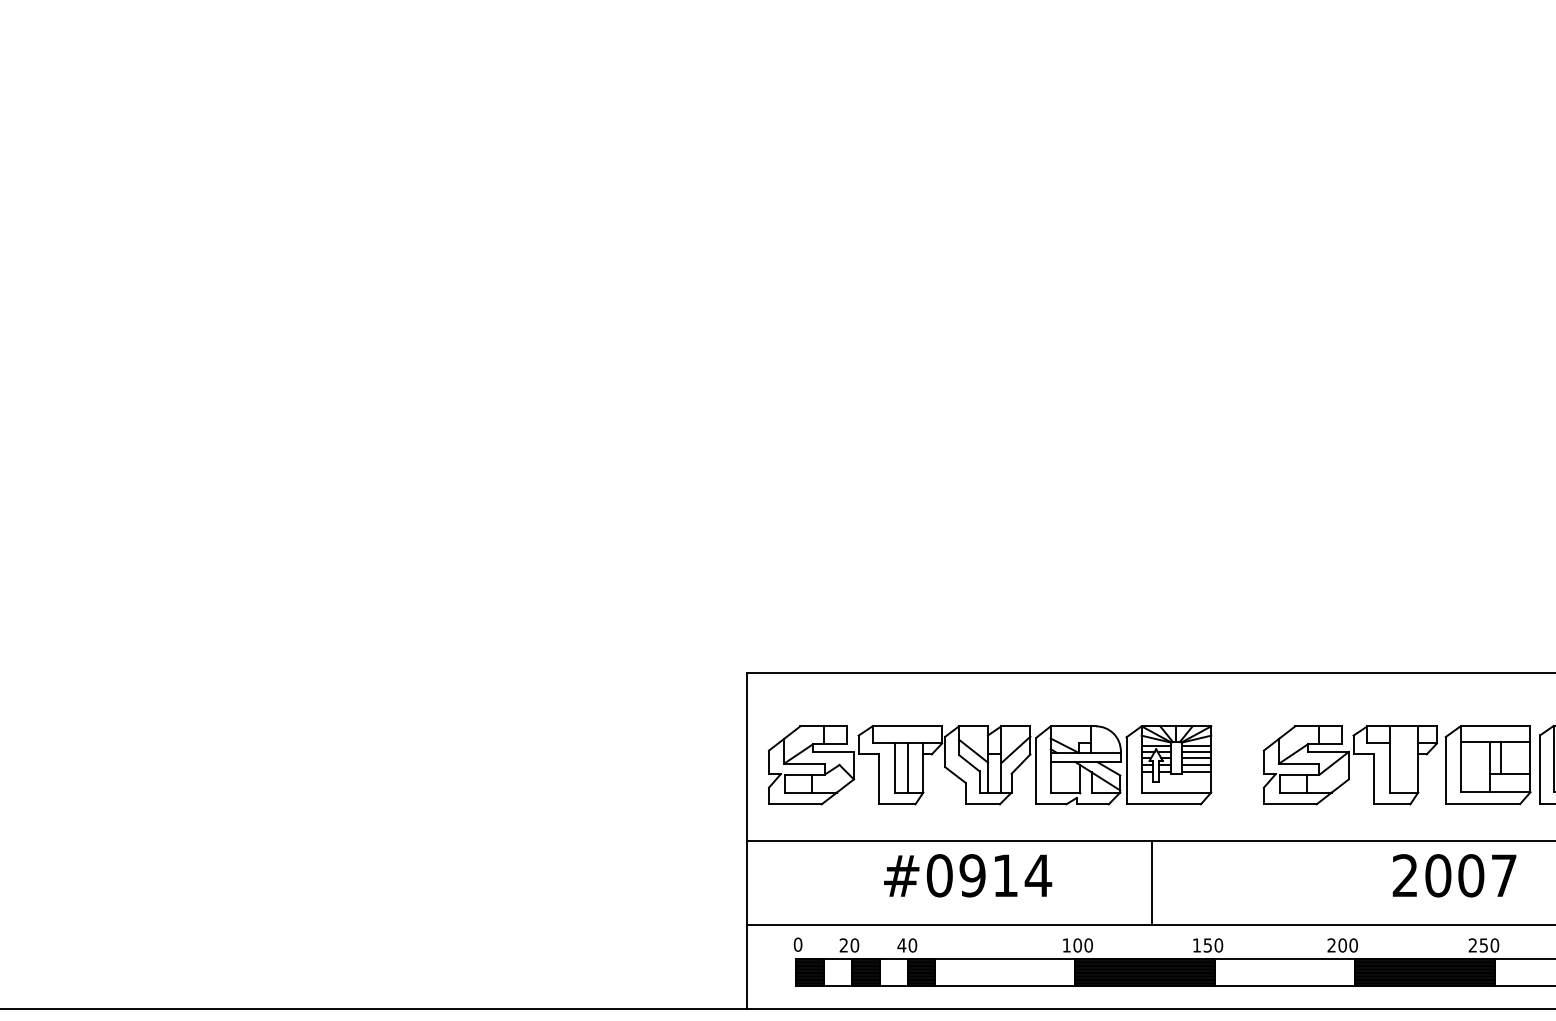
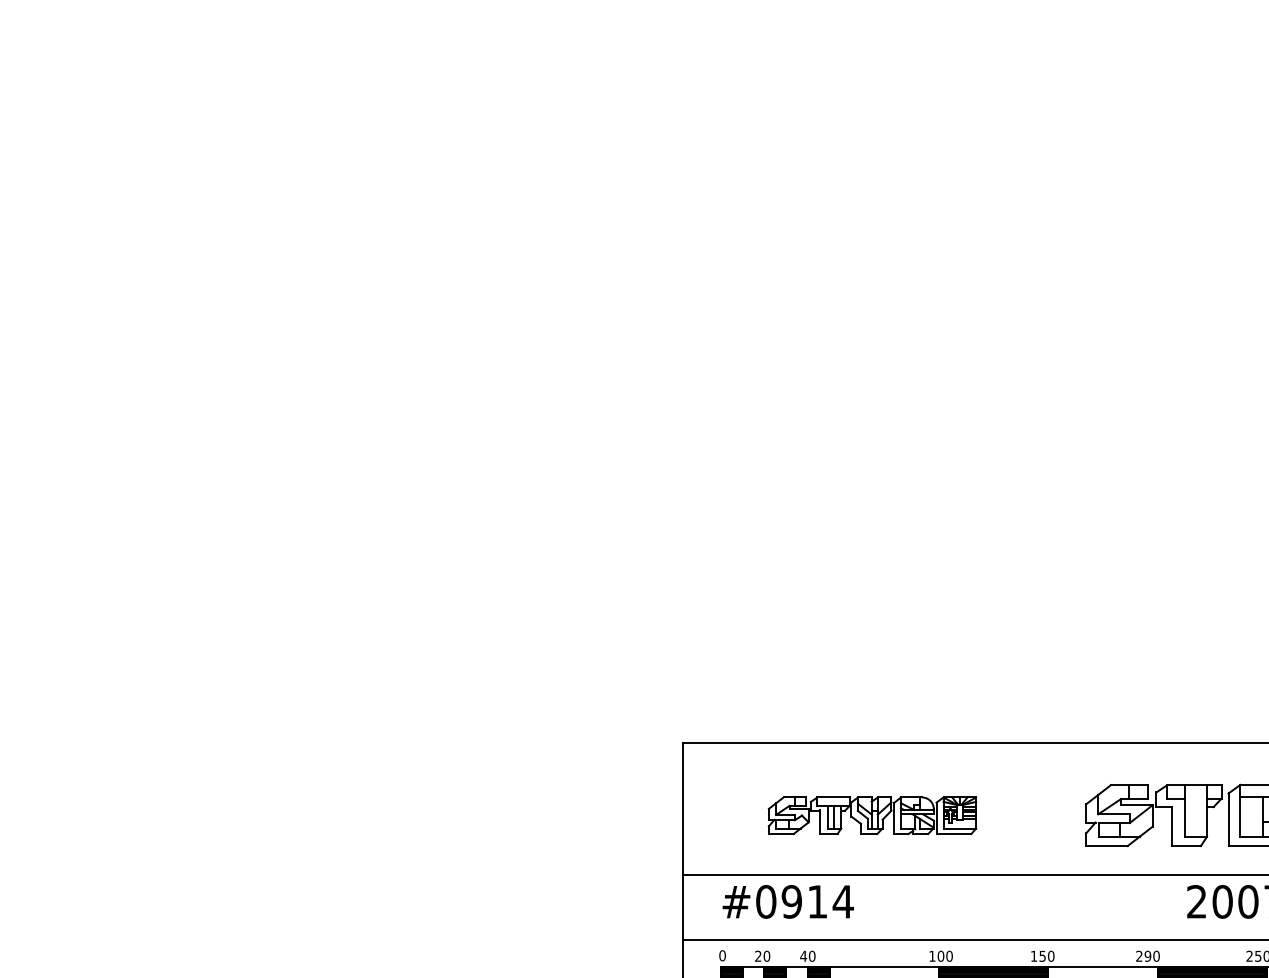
part: (990, 765) -> (872, 815), size x0.6
text: (966, 875) -> (787, 901), moved
line: (1152, 882) -> (999, 907), removed
text: (1342, 945) -> (1147, 956), 200 -> 290

